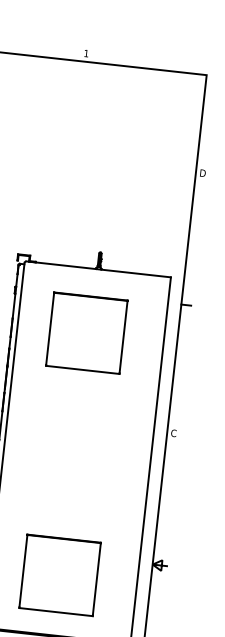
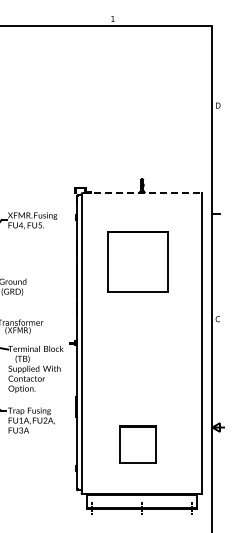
line: (99, 268) -> (142, 192), solid -> dashed
part: (85, 332) -> (137, 261), moved
part: (59, 575) -> (137, 444), size x0.6

